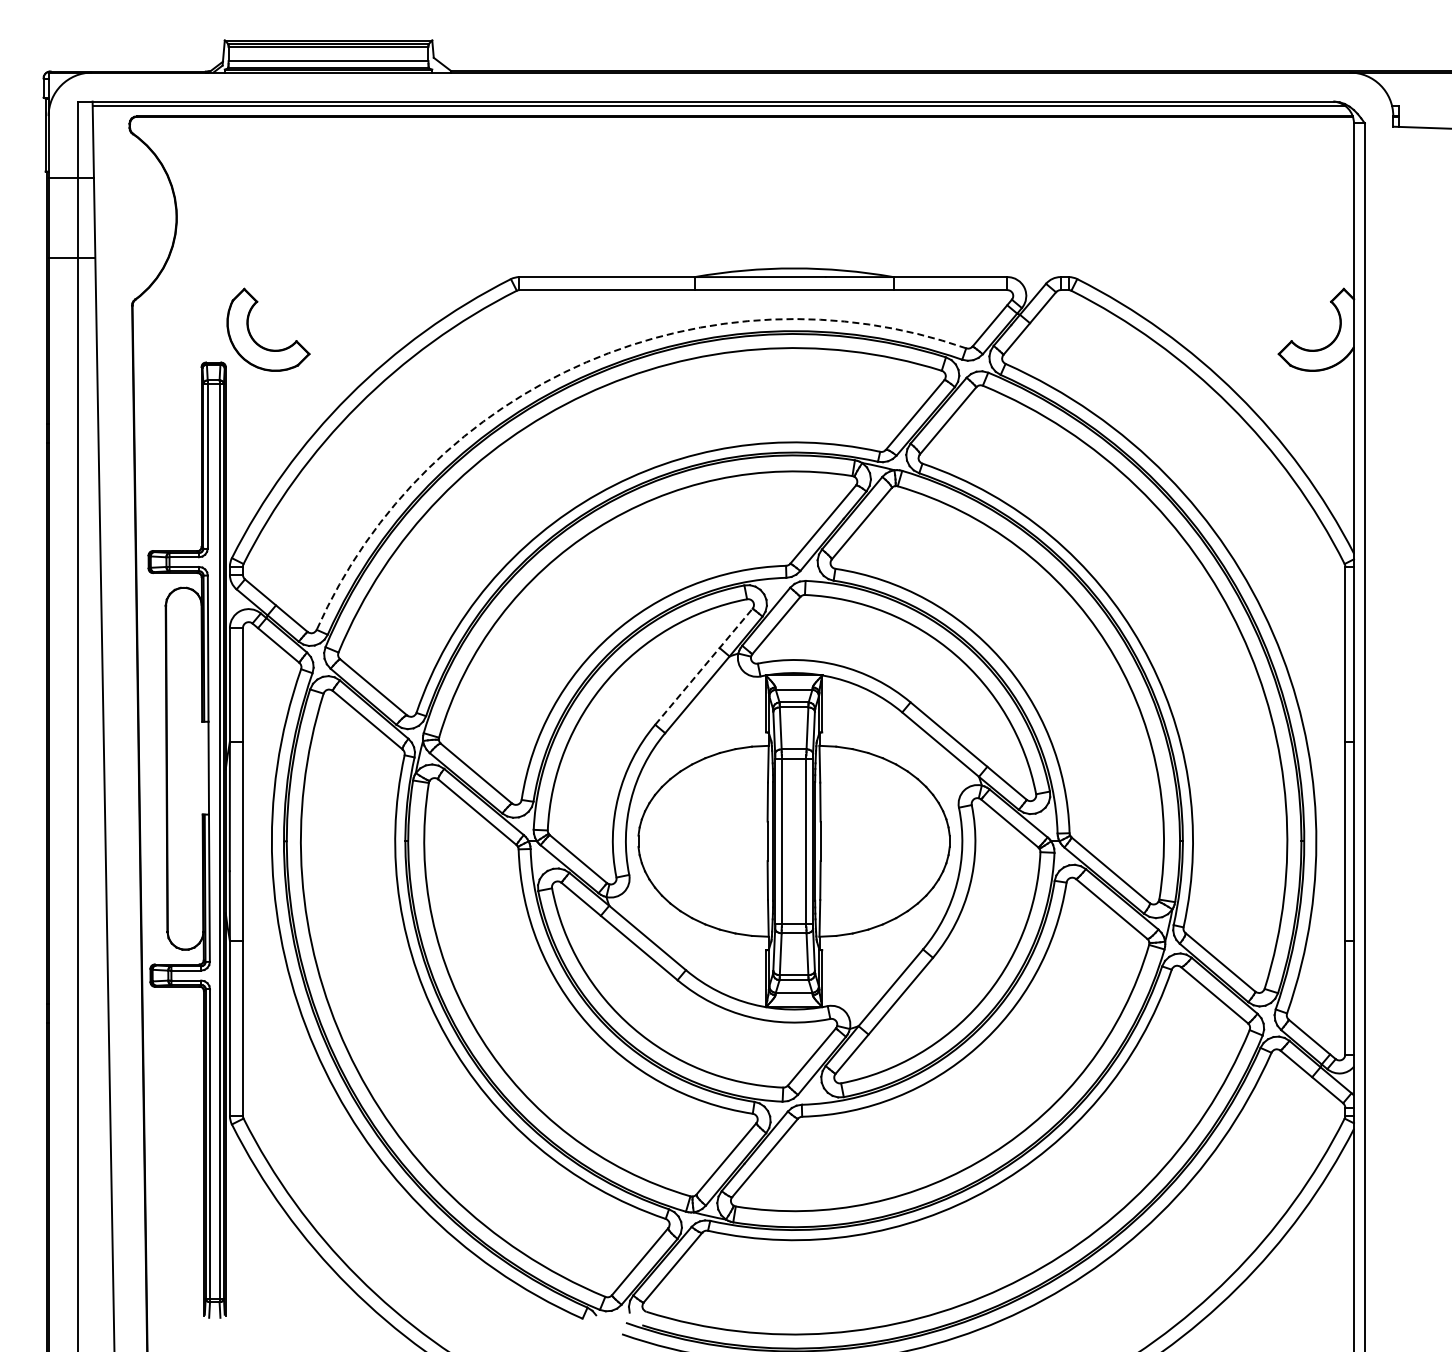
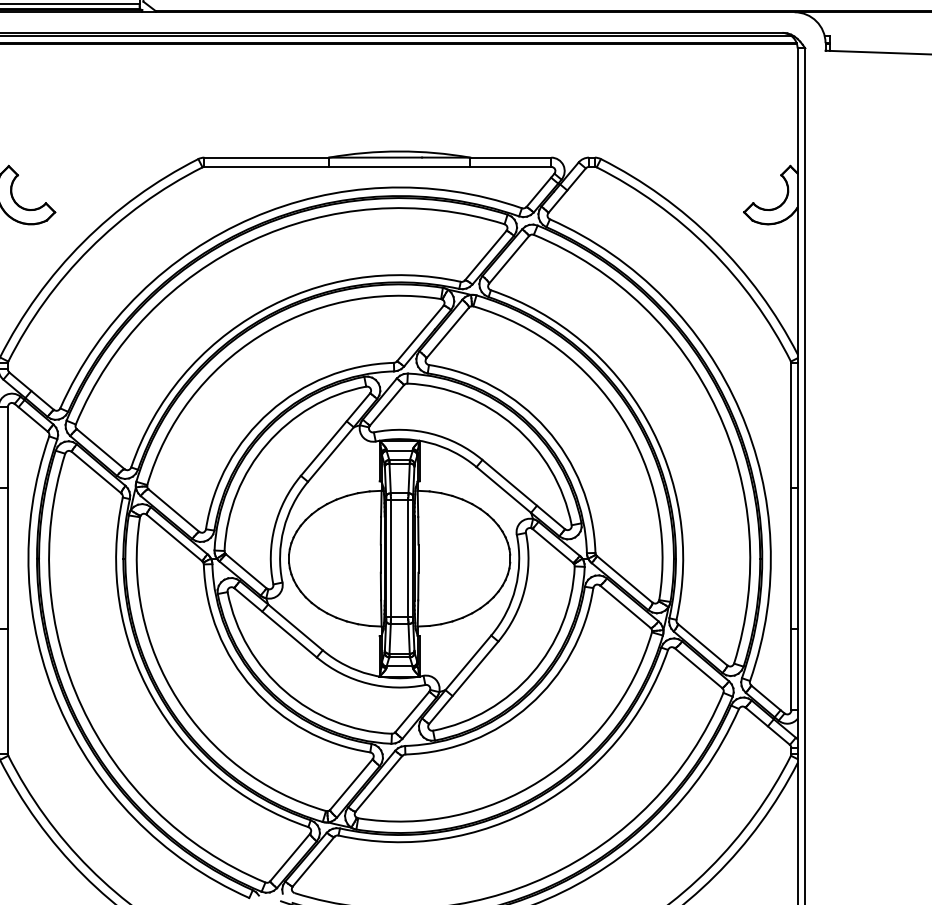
arc: (586, 362) -> (252, 218), dashed -> solid
line: (703, 666) -> (335, 434), dashed -> solid

